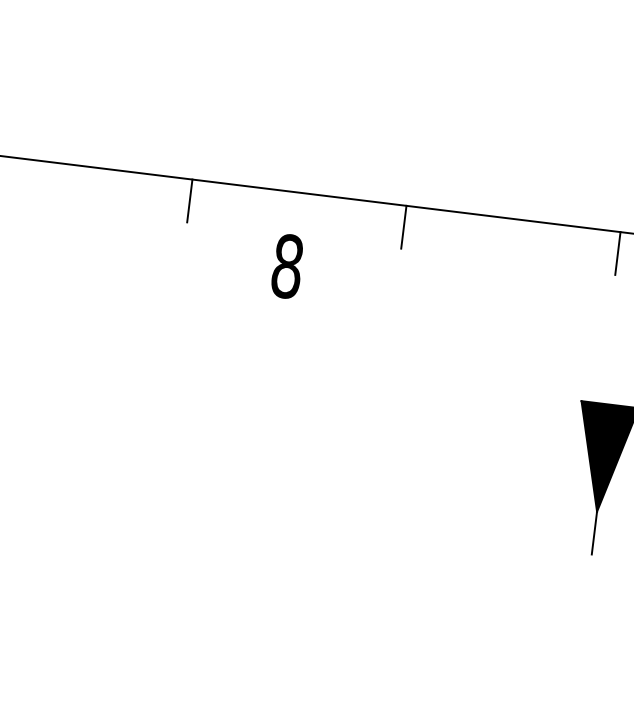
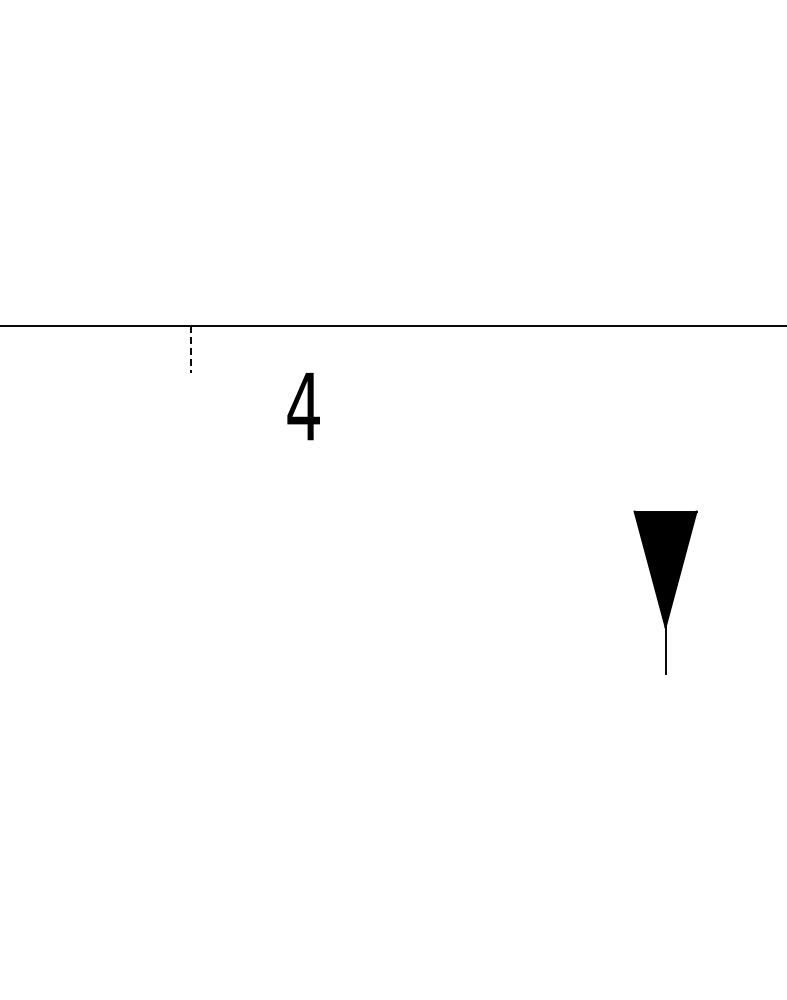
line: (189, 201) -> (191, 350), solid -> dashed
line: (403, 227) -> (422, 349), removed
line: (618, 253) -> (654, 349), removed
text: (287, 266) -> (303, 406), 8 -> 4

